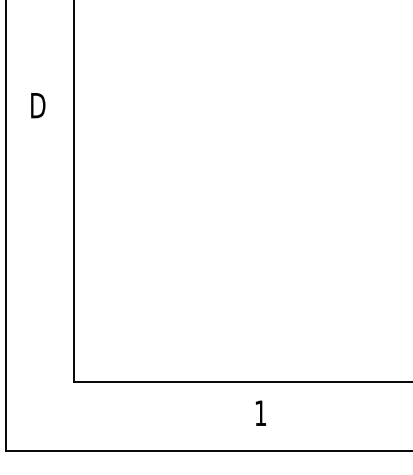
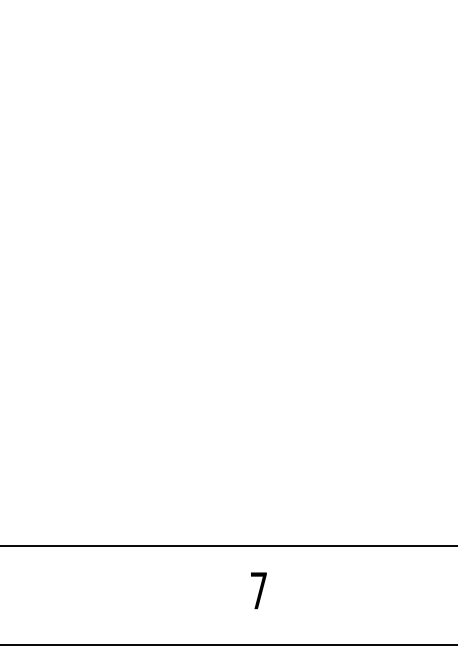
text: (260, 412) -> (258, 589), 1 -> 7

